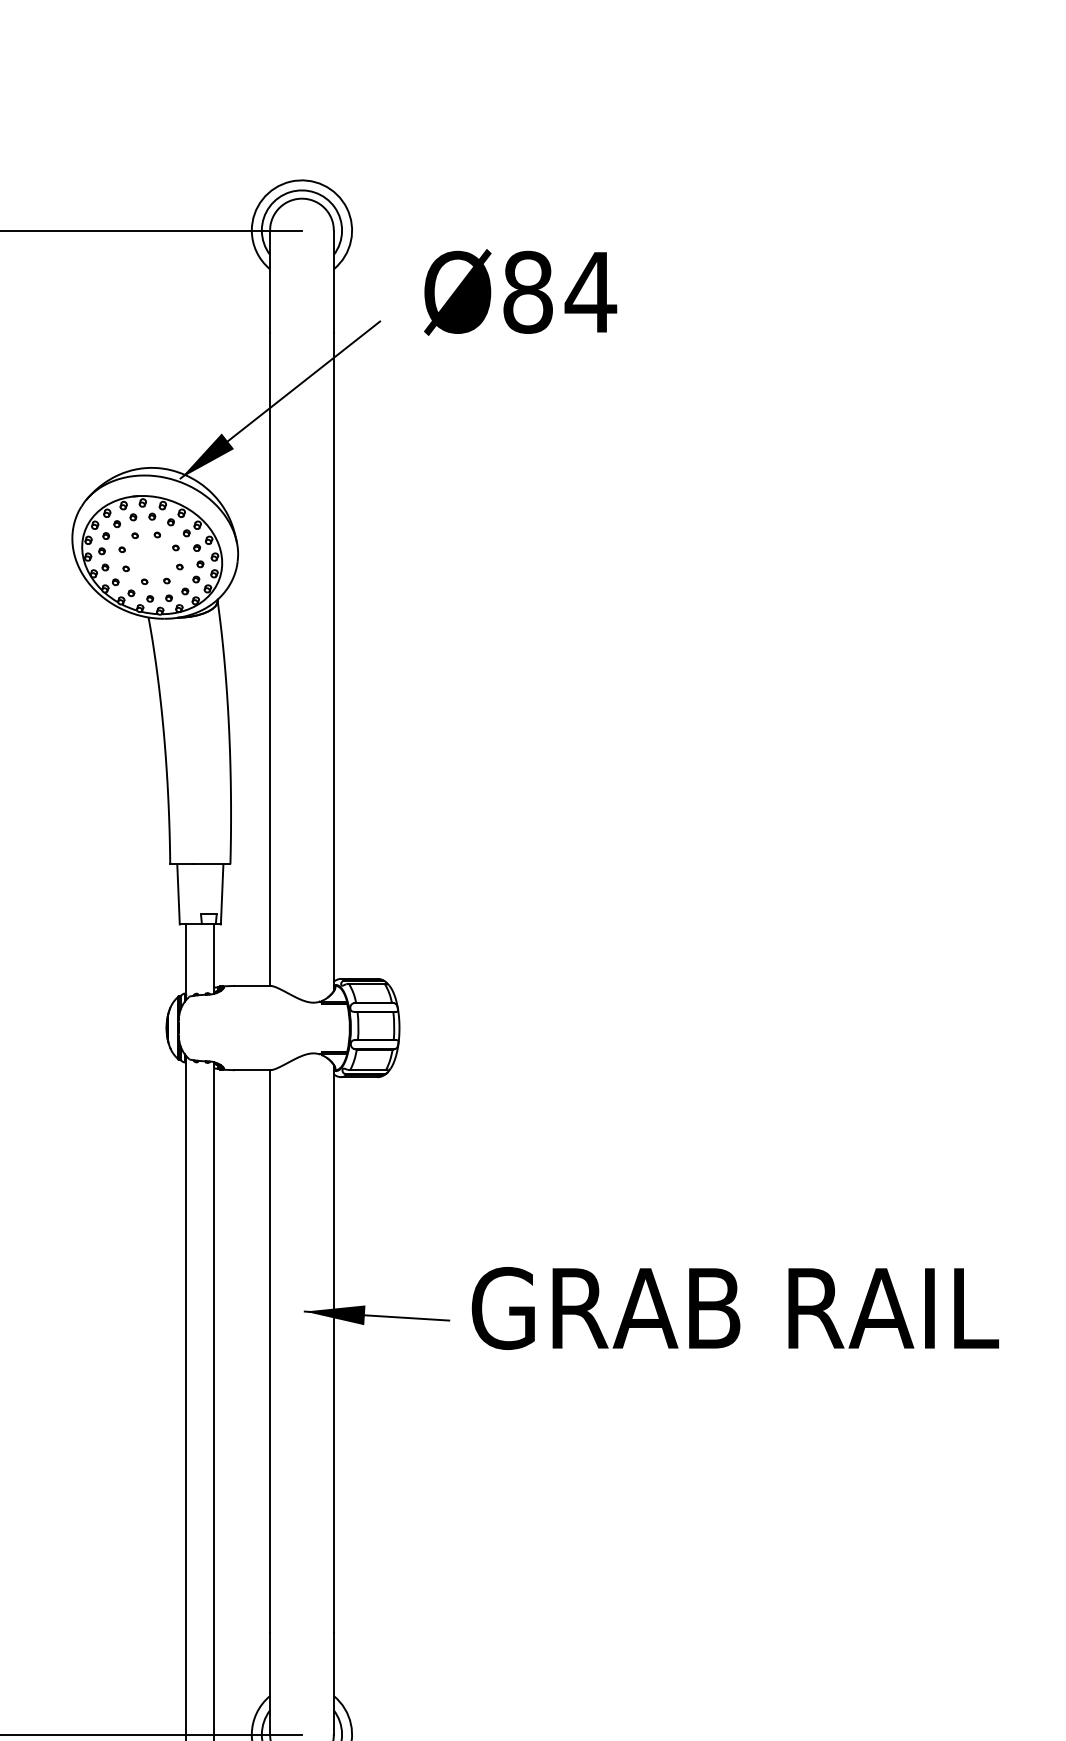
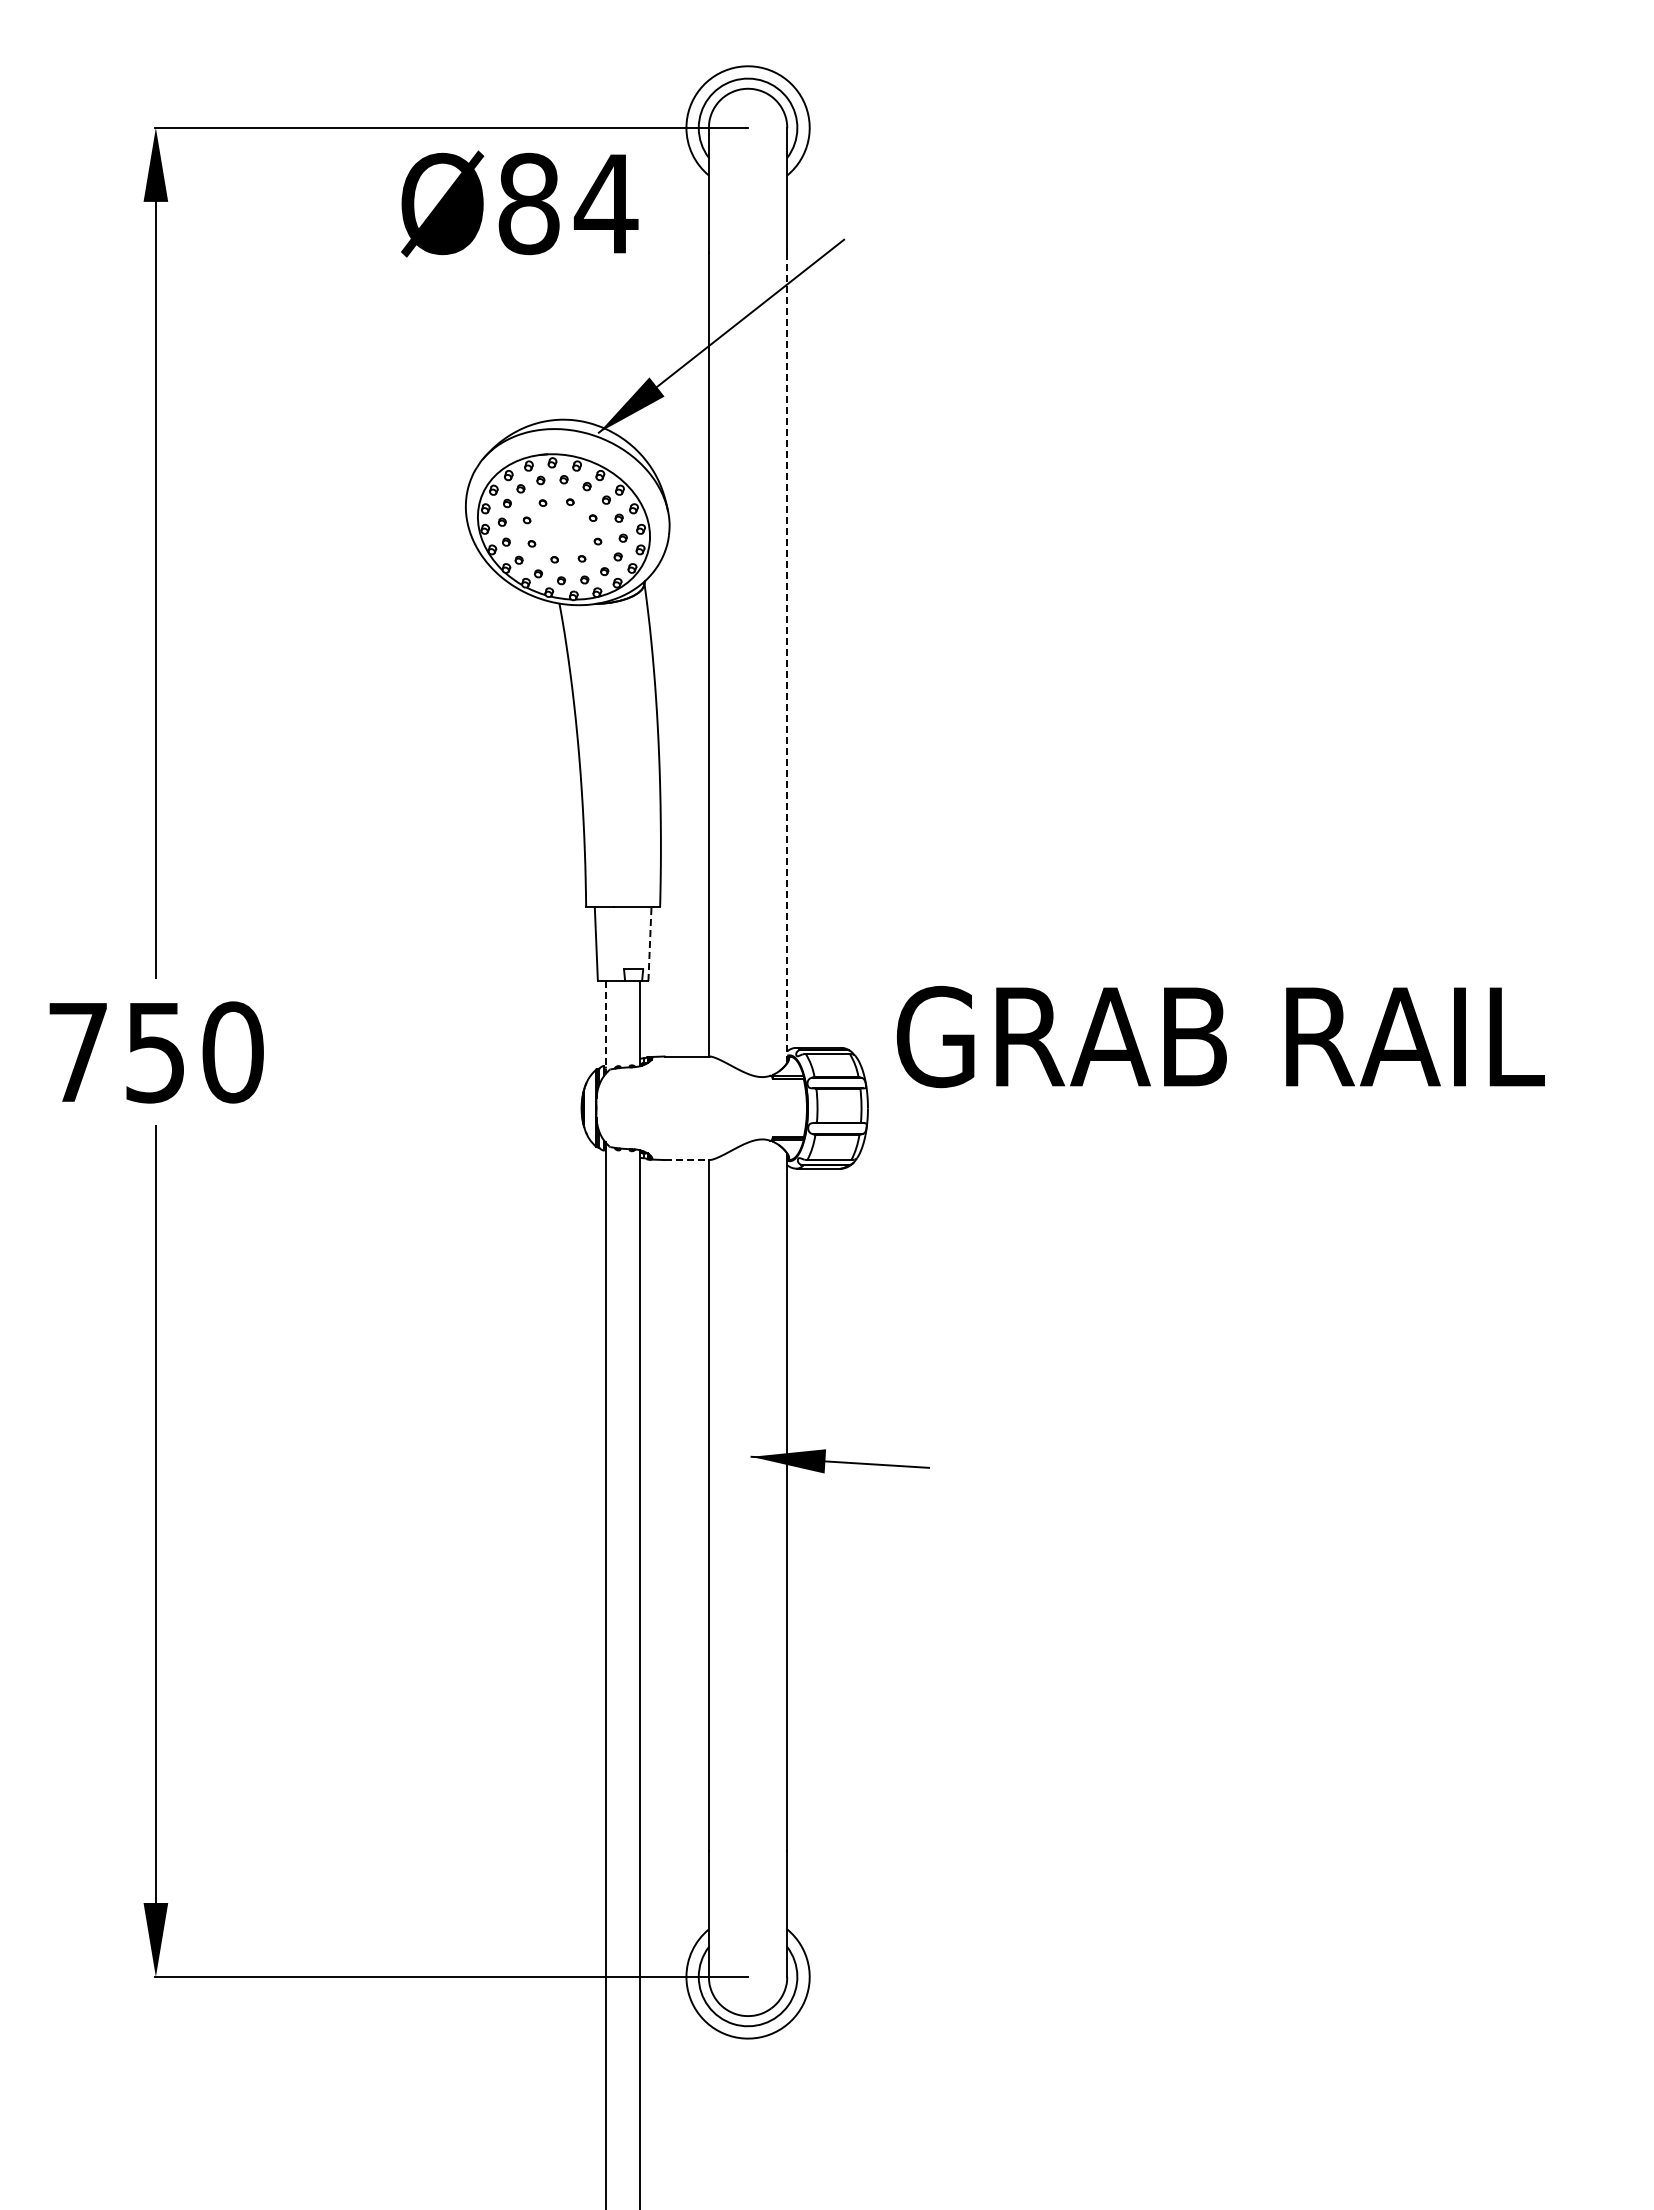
text: (520, 292) -> (519, 203), moved
line: (334, 662) -> (787, 658), solid -> dashed
line: (221, 894) -> (649, 943), solid -> dashed
line: (185, 962) -> (605, 1027), solid -> dashed
line: (252, 1070) -> (687, 1160), solid -> dashed
text: (735, 1308) -> (1220, 1037), moved

